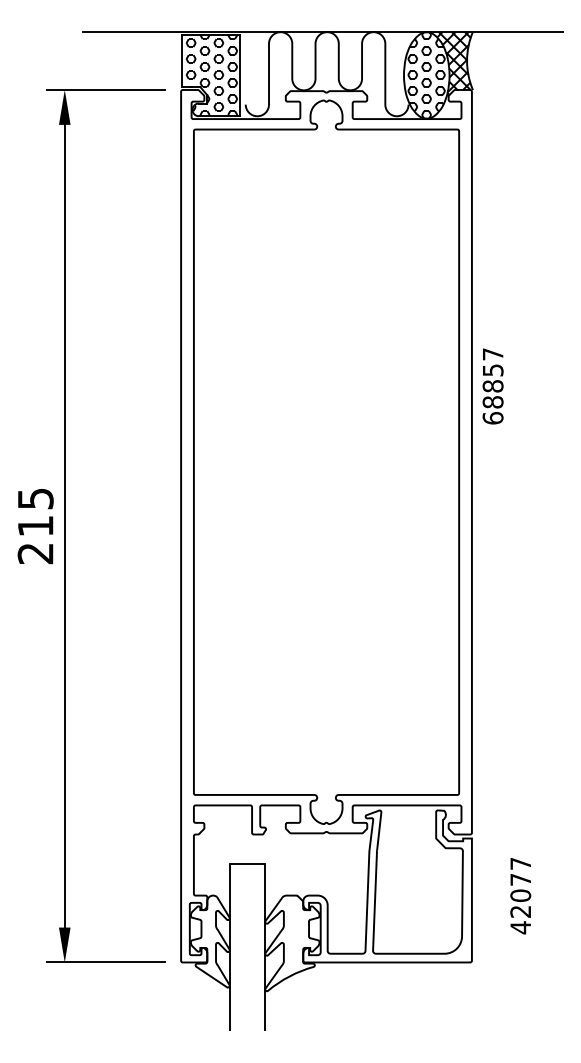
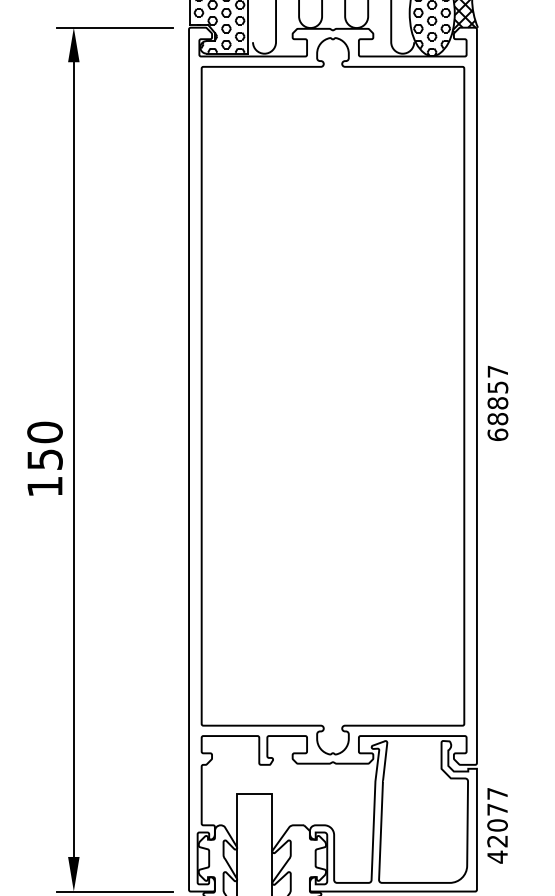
text: (492, 386) -> (497, 403), moved
text: (35, 526) -> (44, 459), 215 -> 150
text: (520, 896) -> (497, 826), moved

